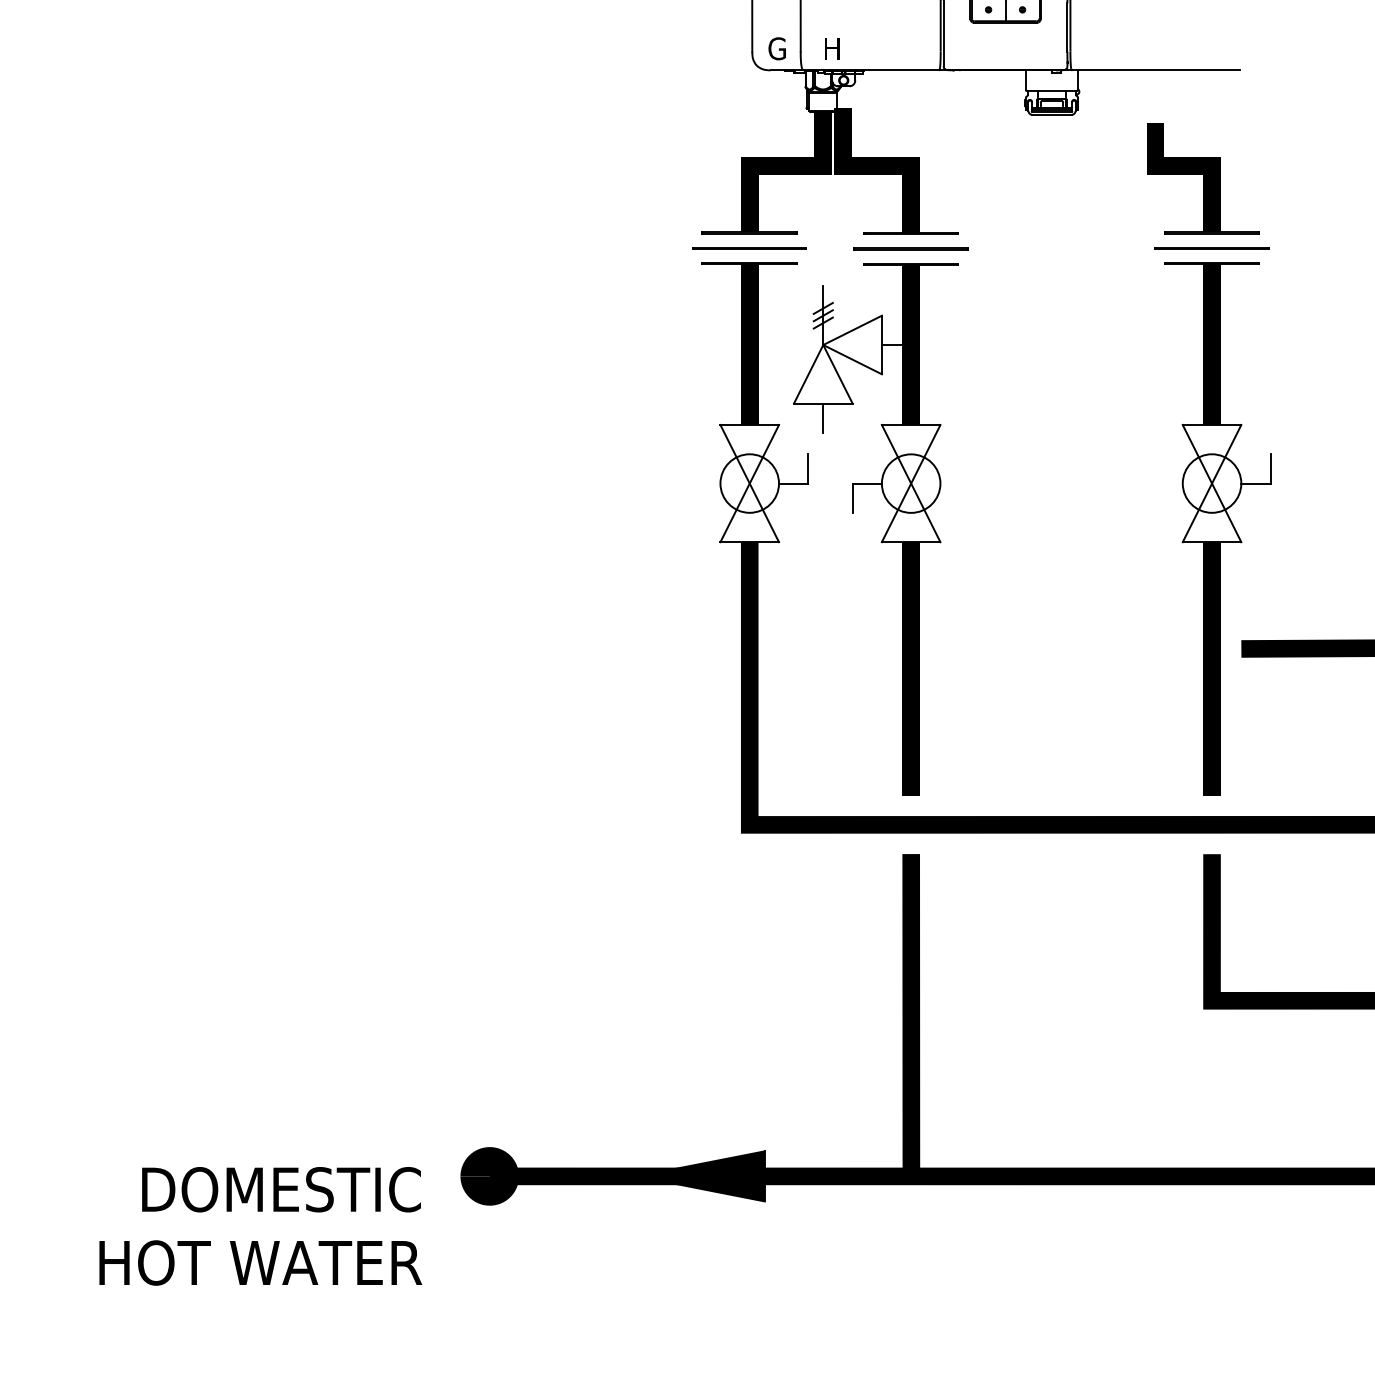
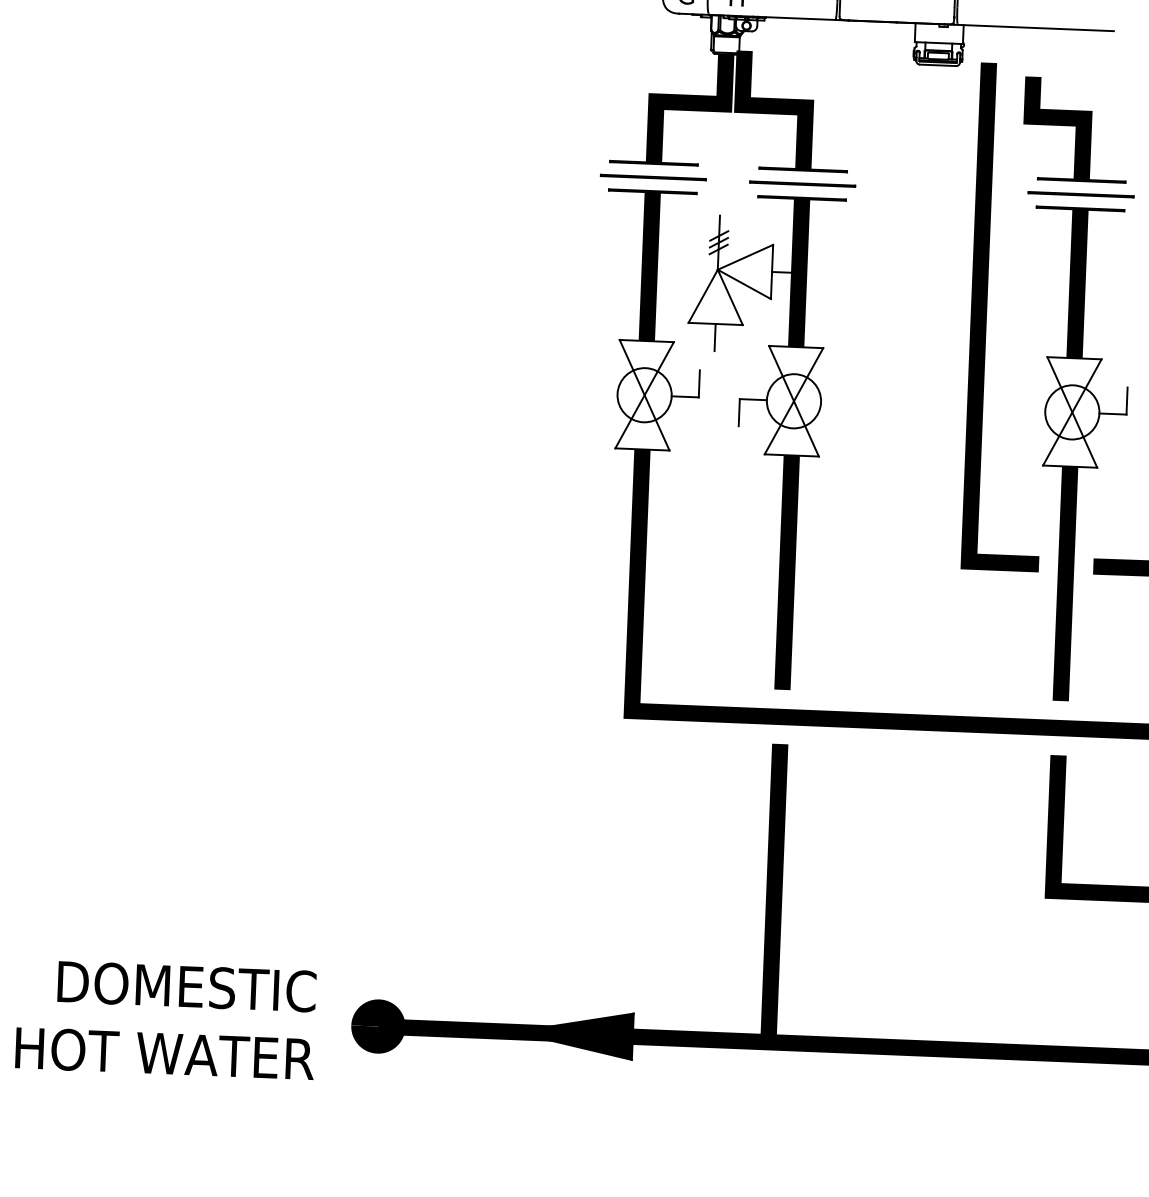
line: (1115, 383) -> (986, 316), added
text: (260, 1226) -> (166, 1019), moved

